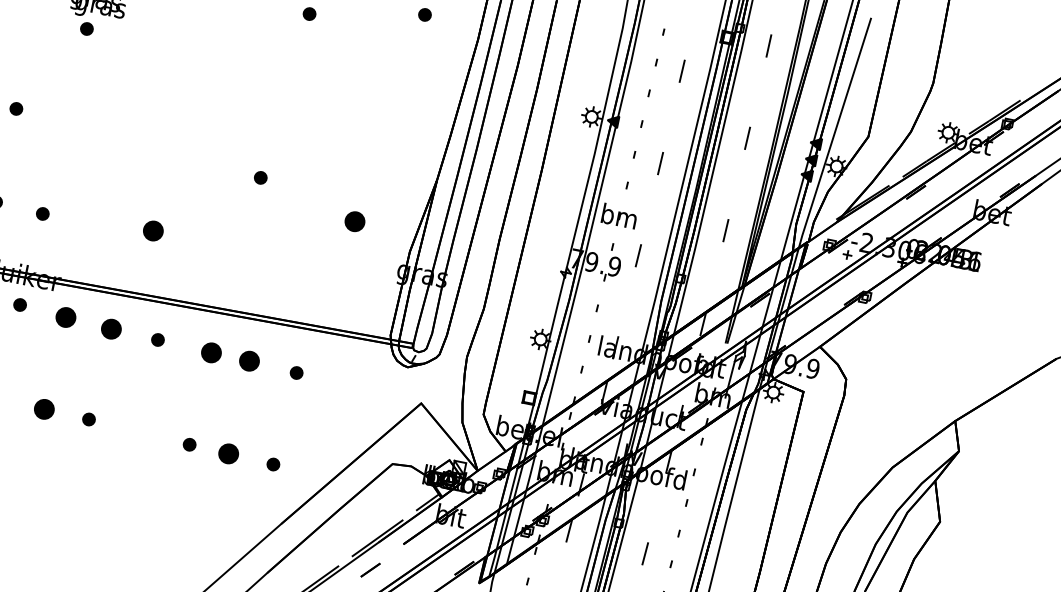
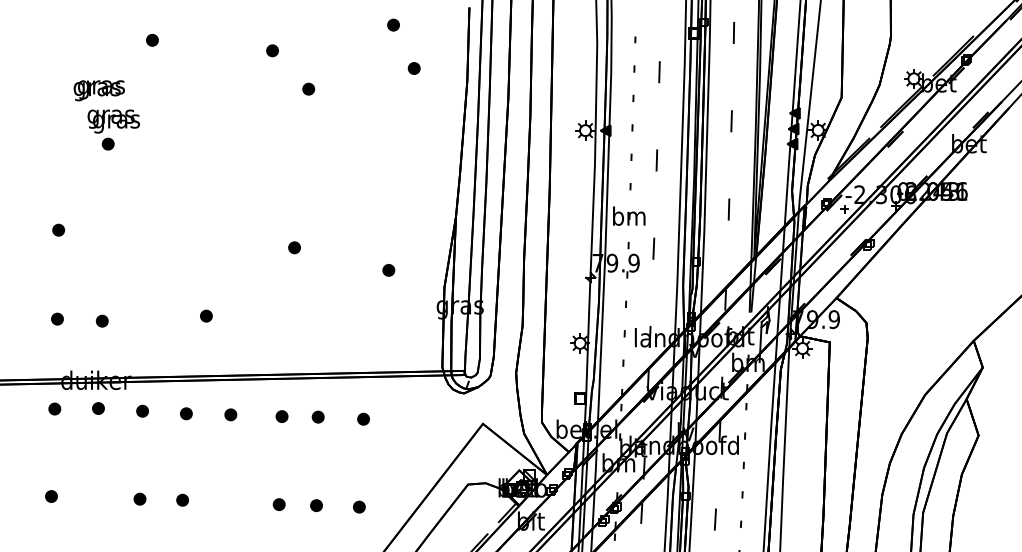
part: (354, 221) -> (388, 270), size x0.62
part: (153, 230) -> (206, 315), size x0.62
part: (65, 316) -> (142, 410), size x0.62
part: (111, 329) -> (186, 413), size x0.62
part: (210, 352) -> (281, 416), size x0.62
part: (248, 360) -> (317, 416), size x0.62
part: (43, 408) -> (139, 498), size x0.62
part: (228, 453) -> (316, 505), size x0.62

